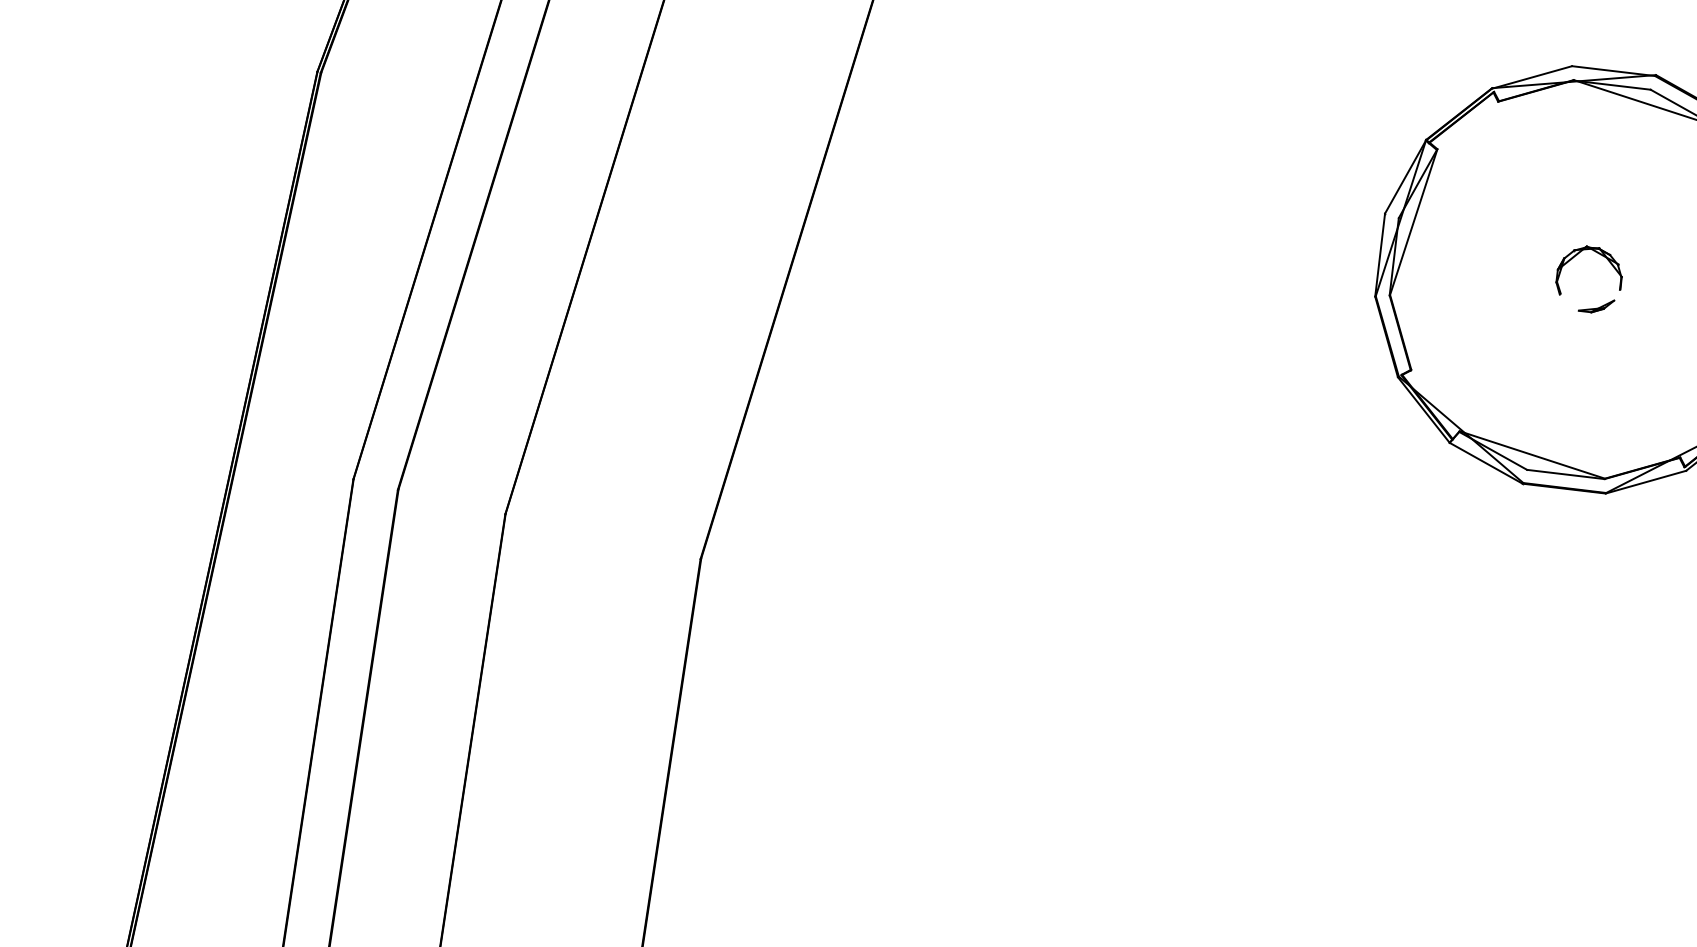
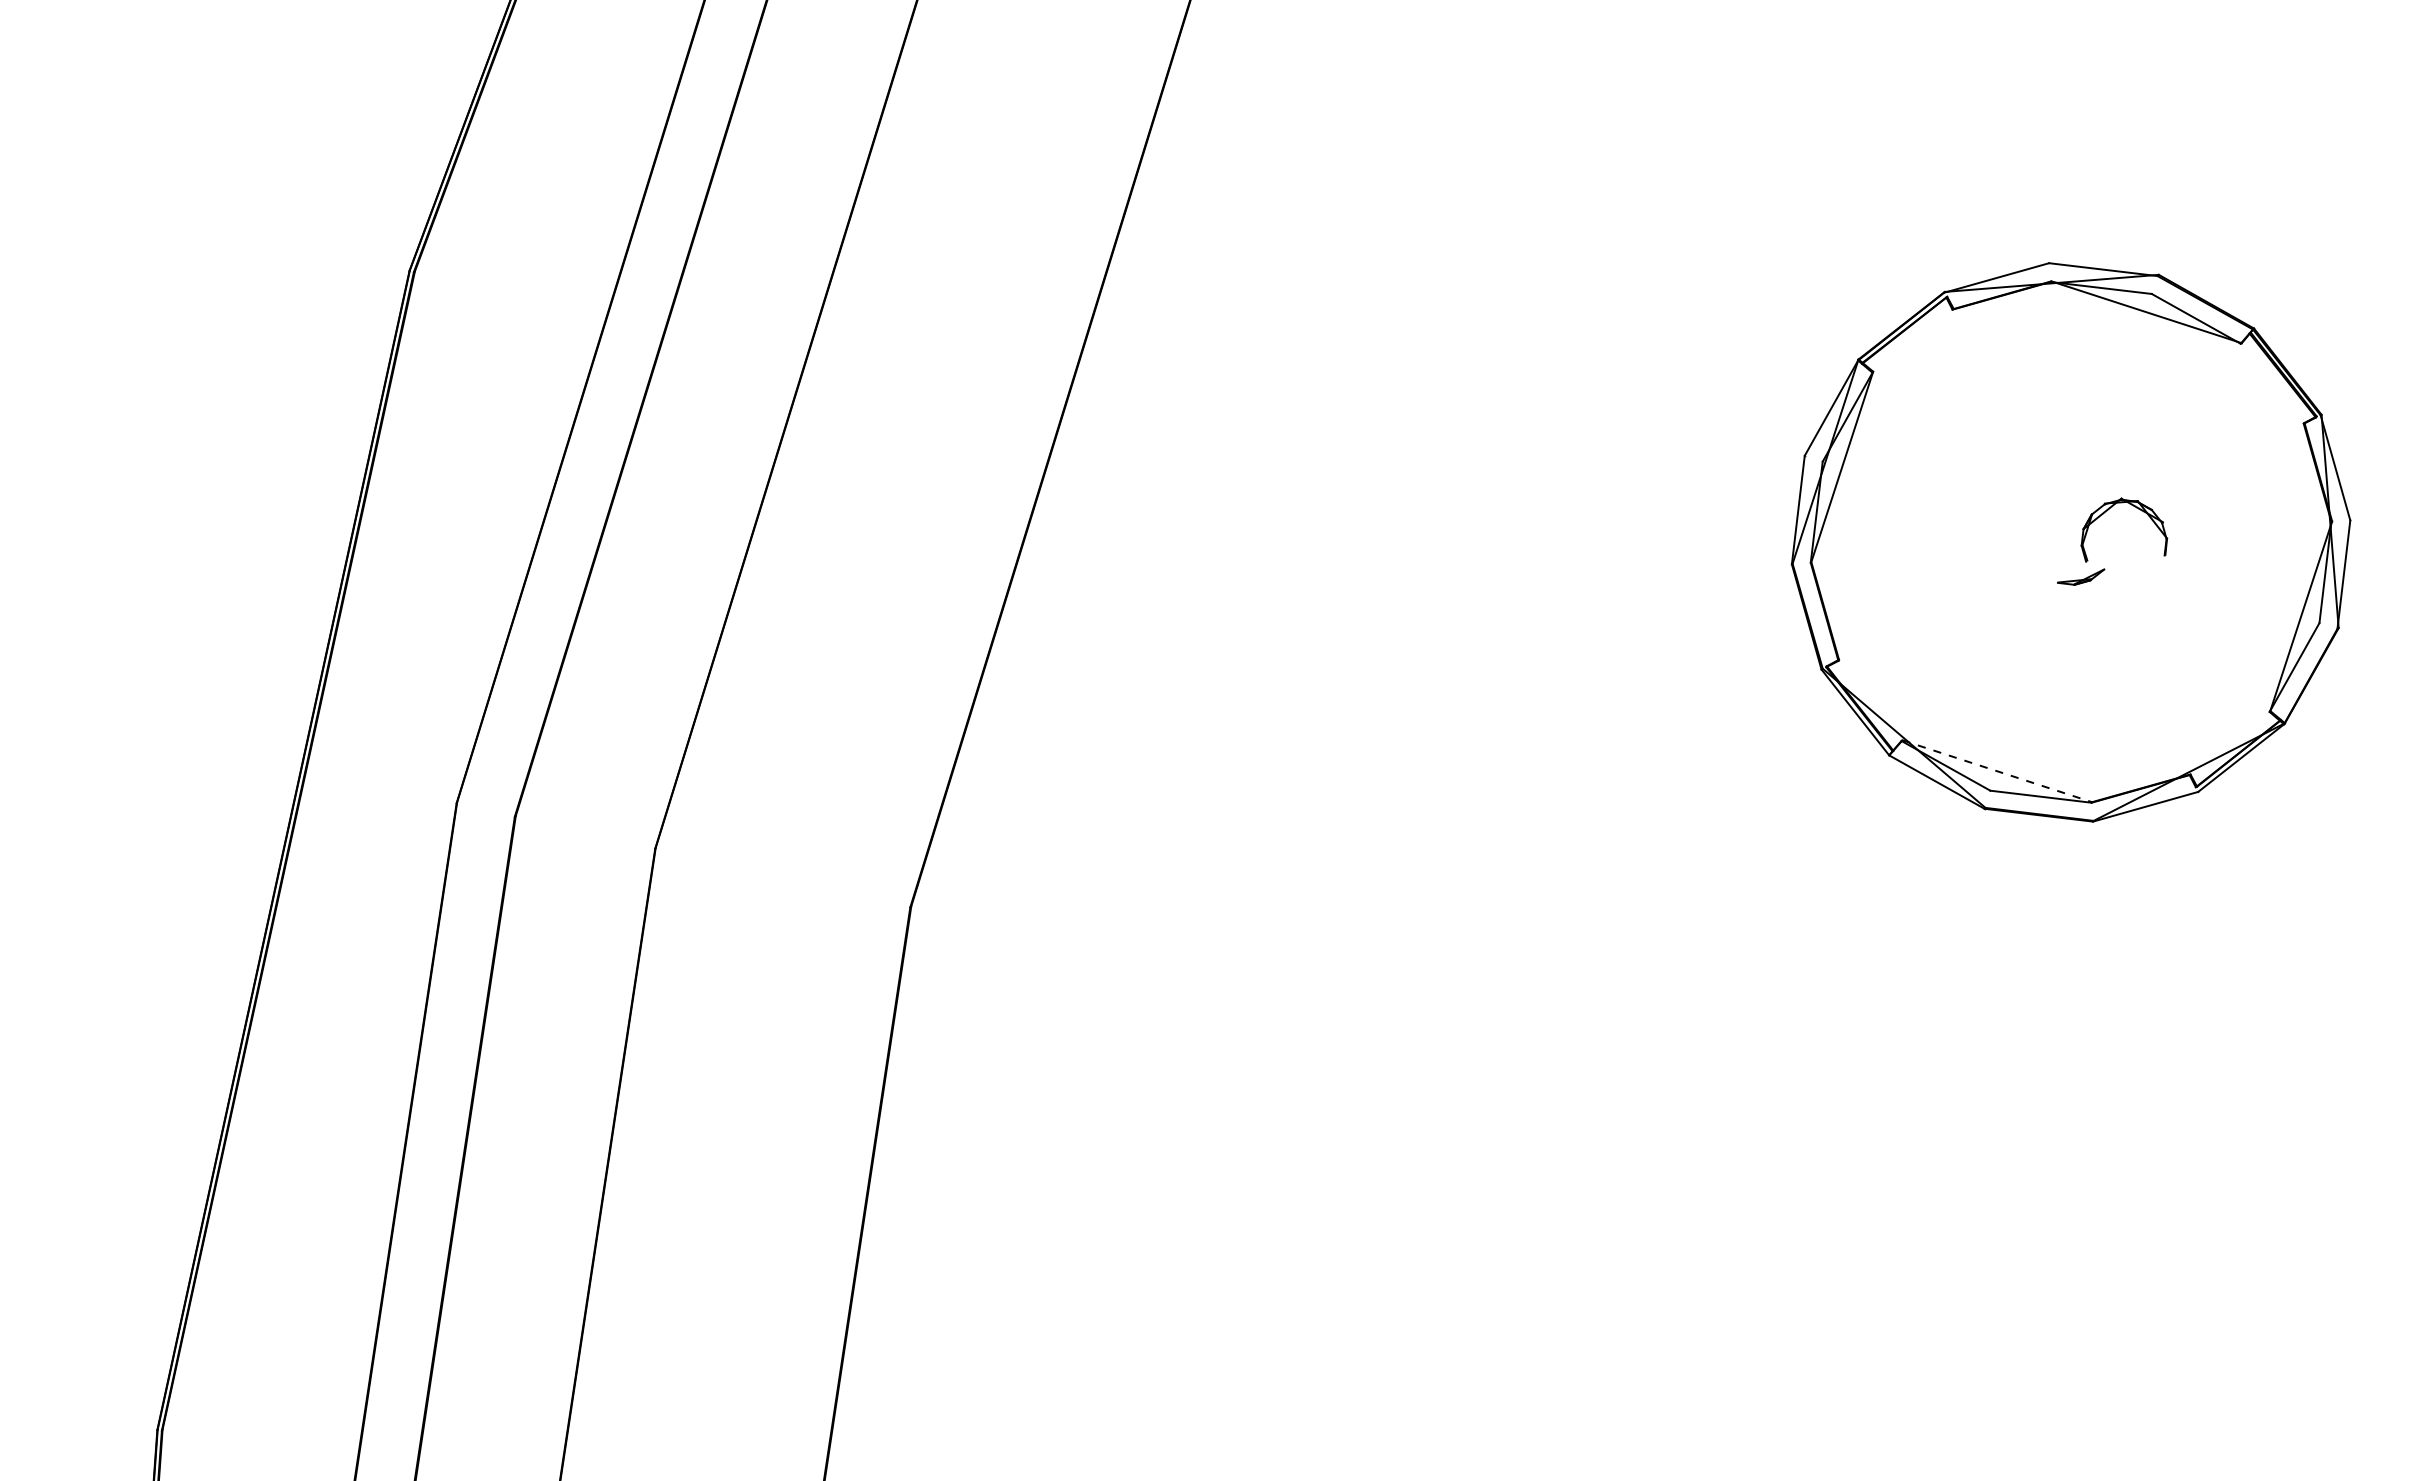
part: (1596, 253) -> (2134, 507), moved
line: (1532, 455) -> (1997, 771), solid -> dashed

